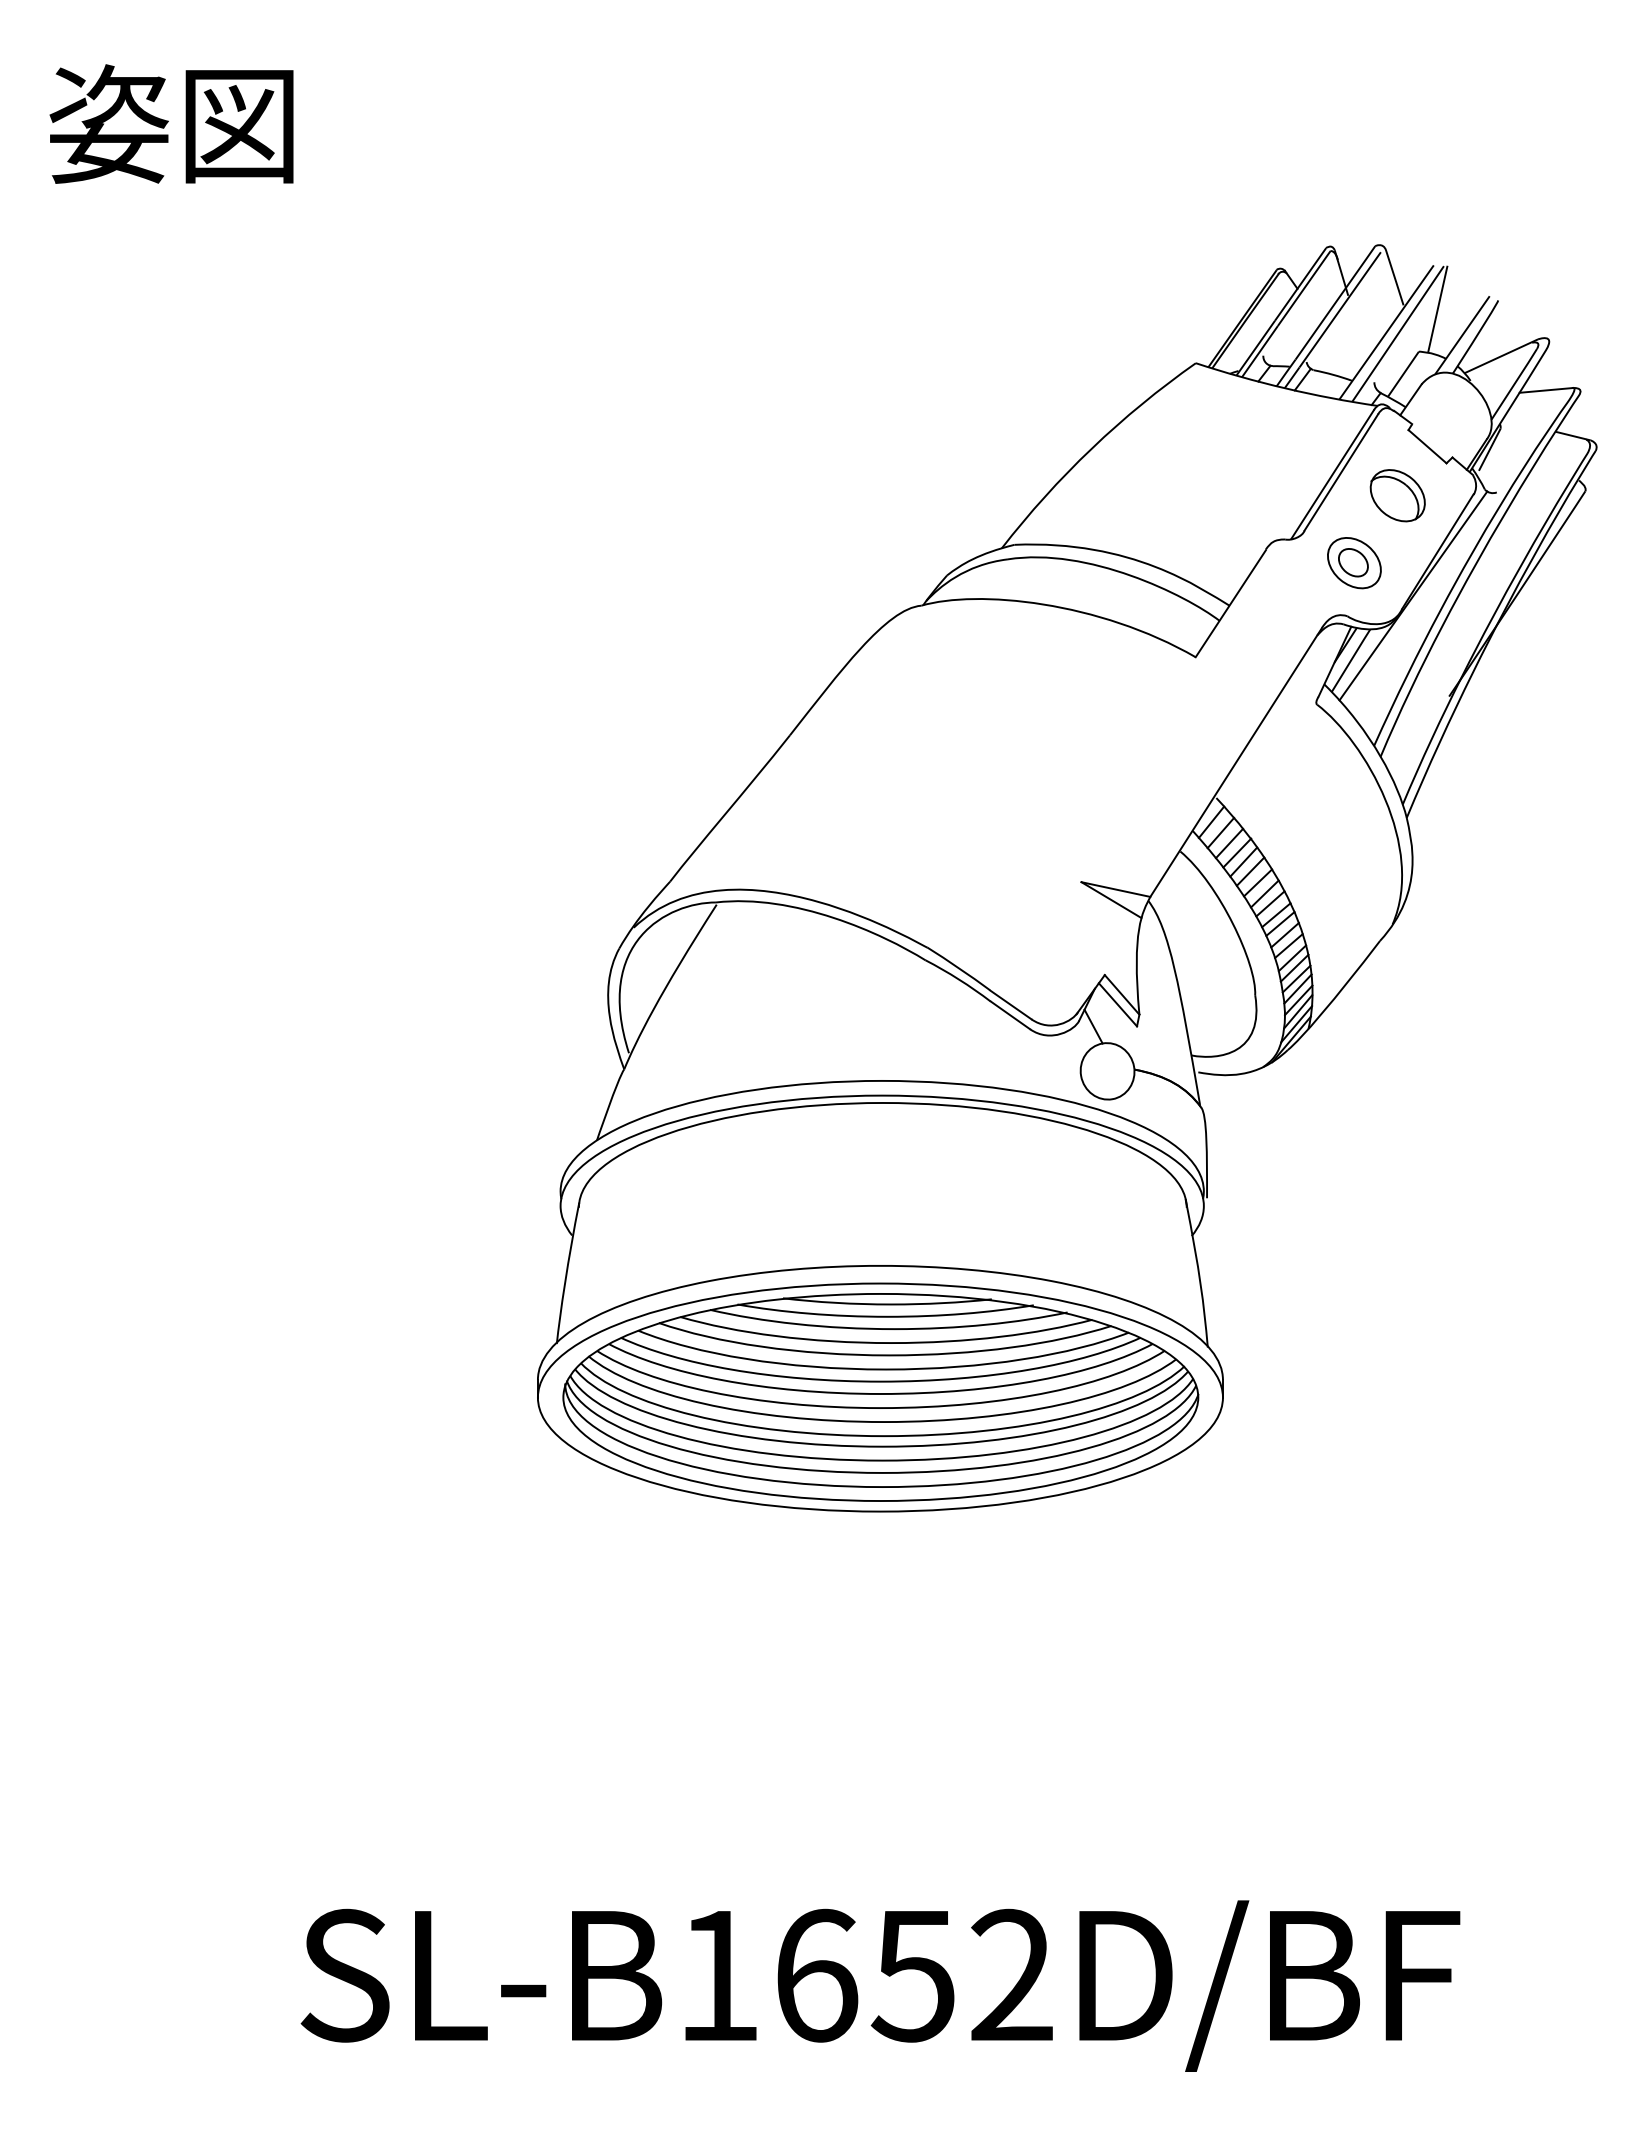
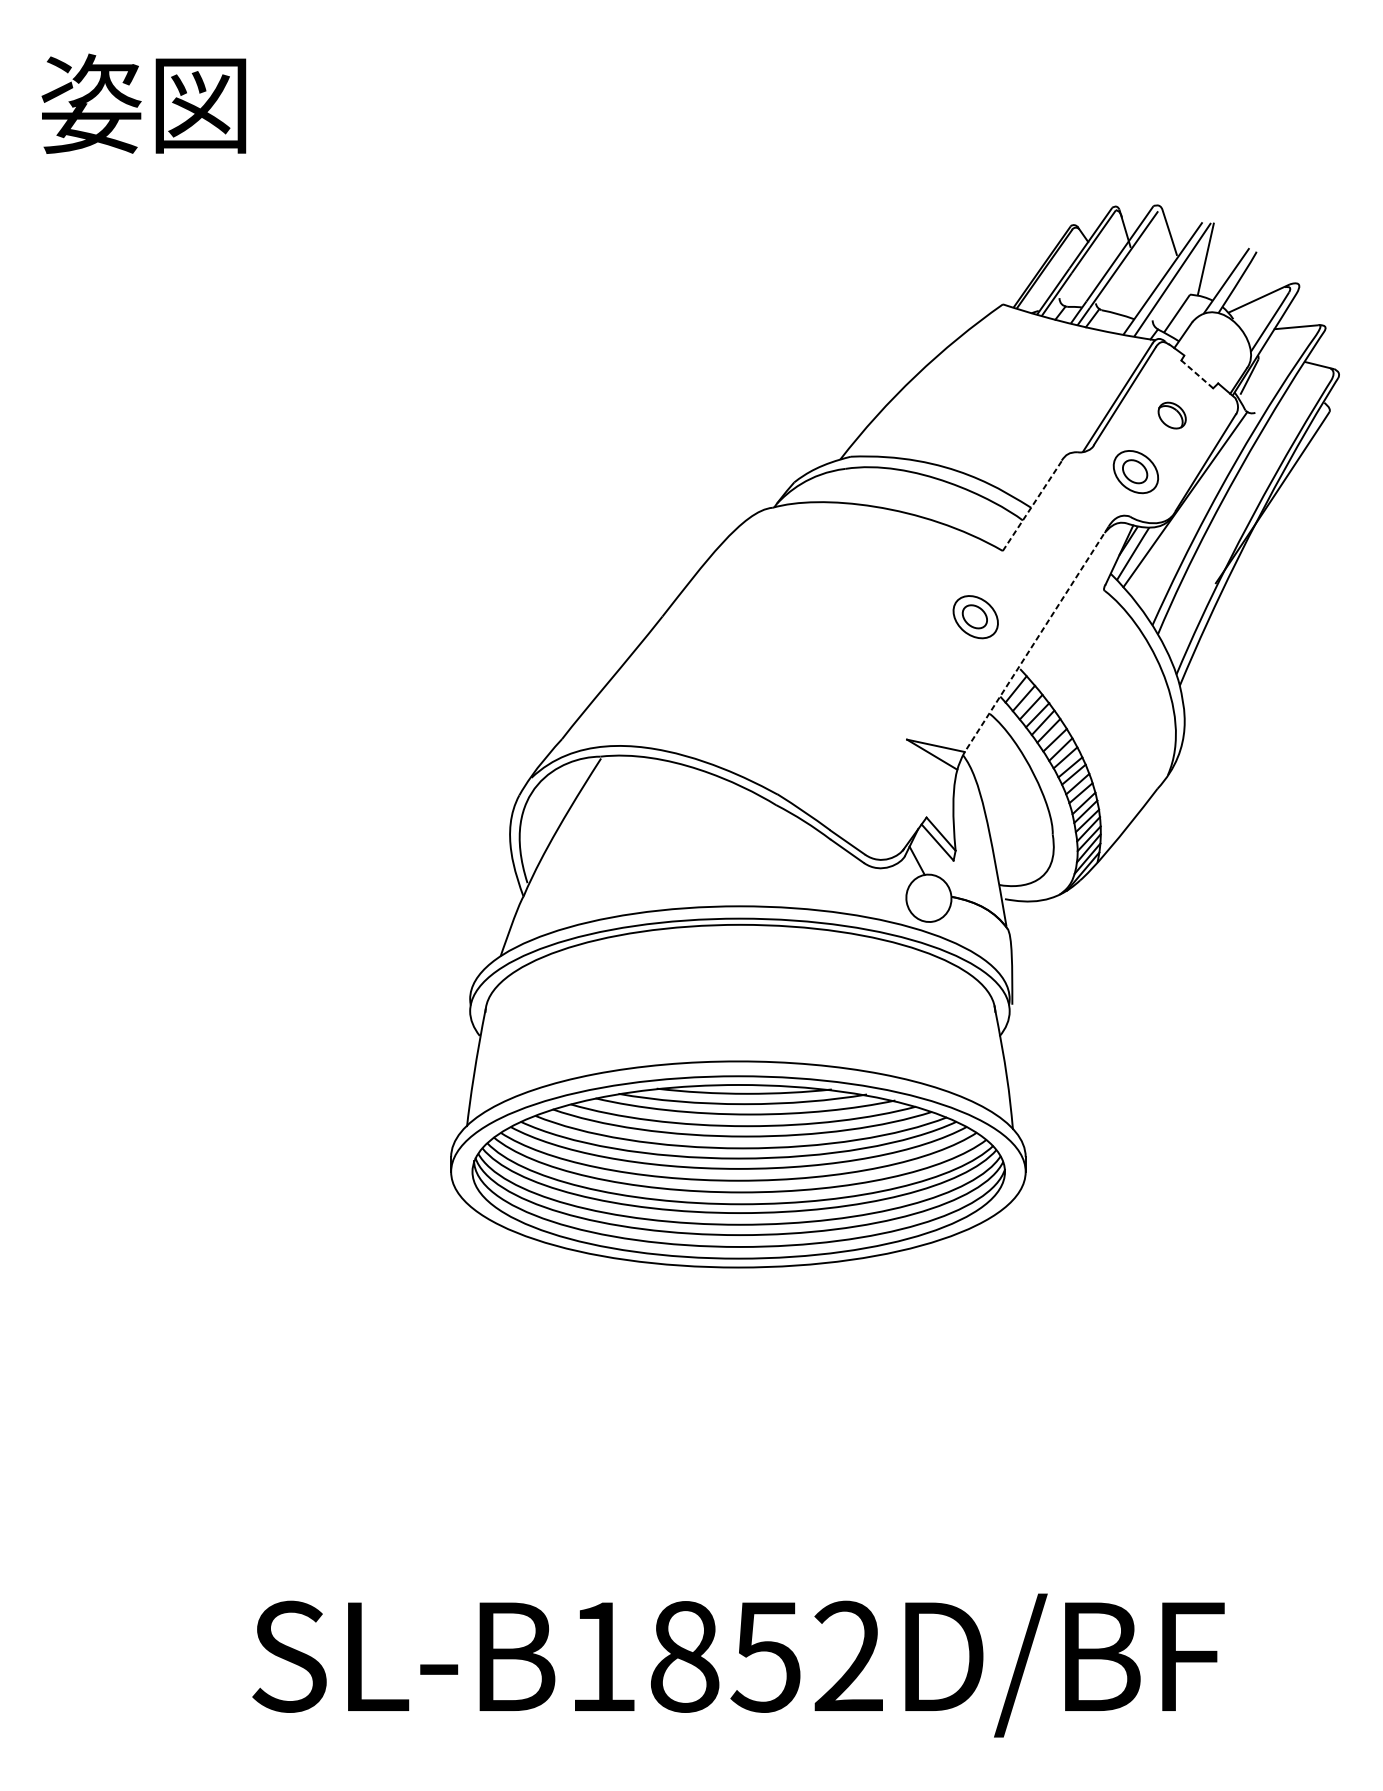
line: (1427, 446) -> (1197, 374), solid -> dashed
part: (1397, 495) -> (1172, 415), size x0.6
line: (1230, 603) -> (1032, 505), solid -> dashed
part: (1163, 736) -> (975, 617), added
line: (1236, 762) -> (1037, 639), solid -> dashed
text: (817, 1975) -> (685, 1656), SL-B1652D/BF -> SL-B1852D/BF

